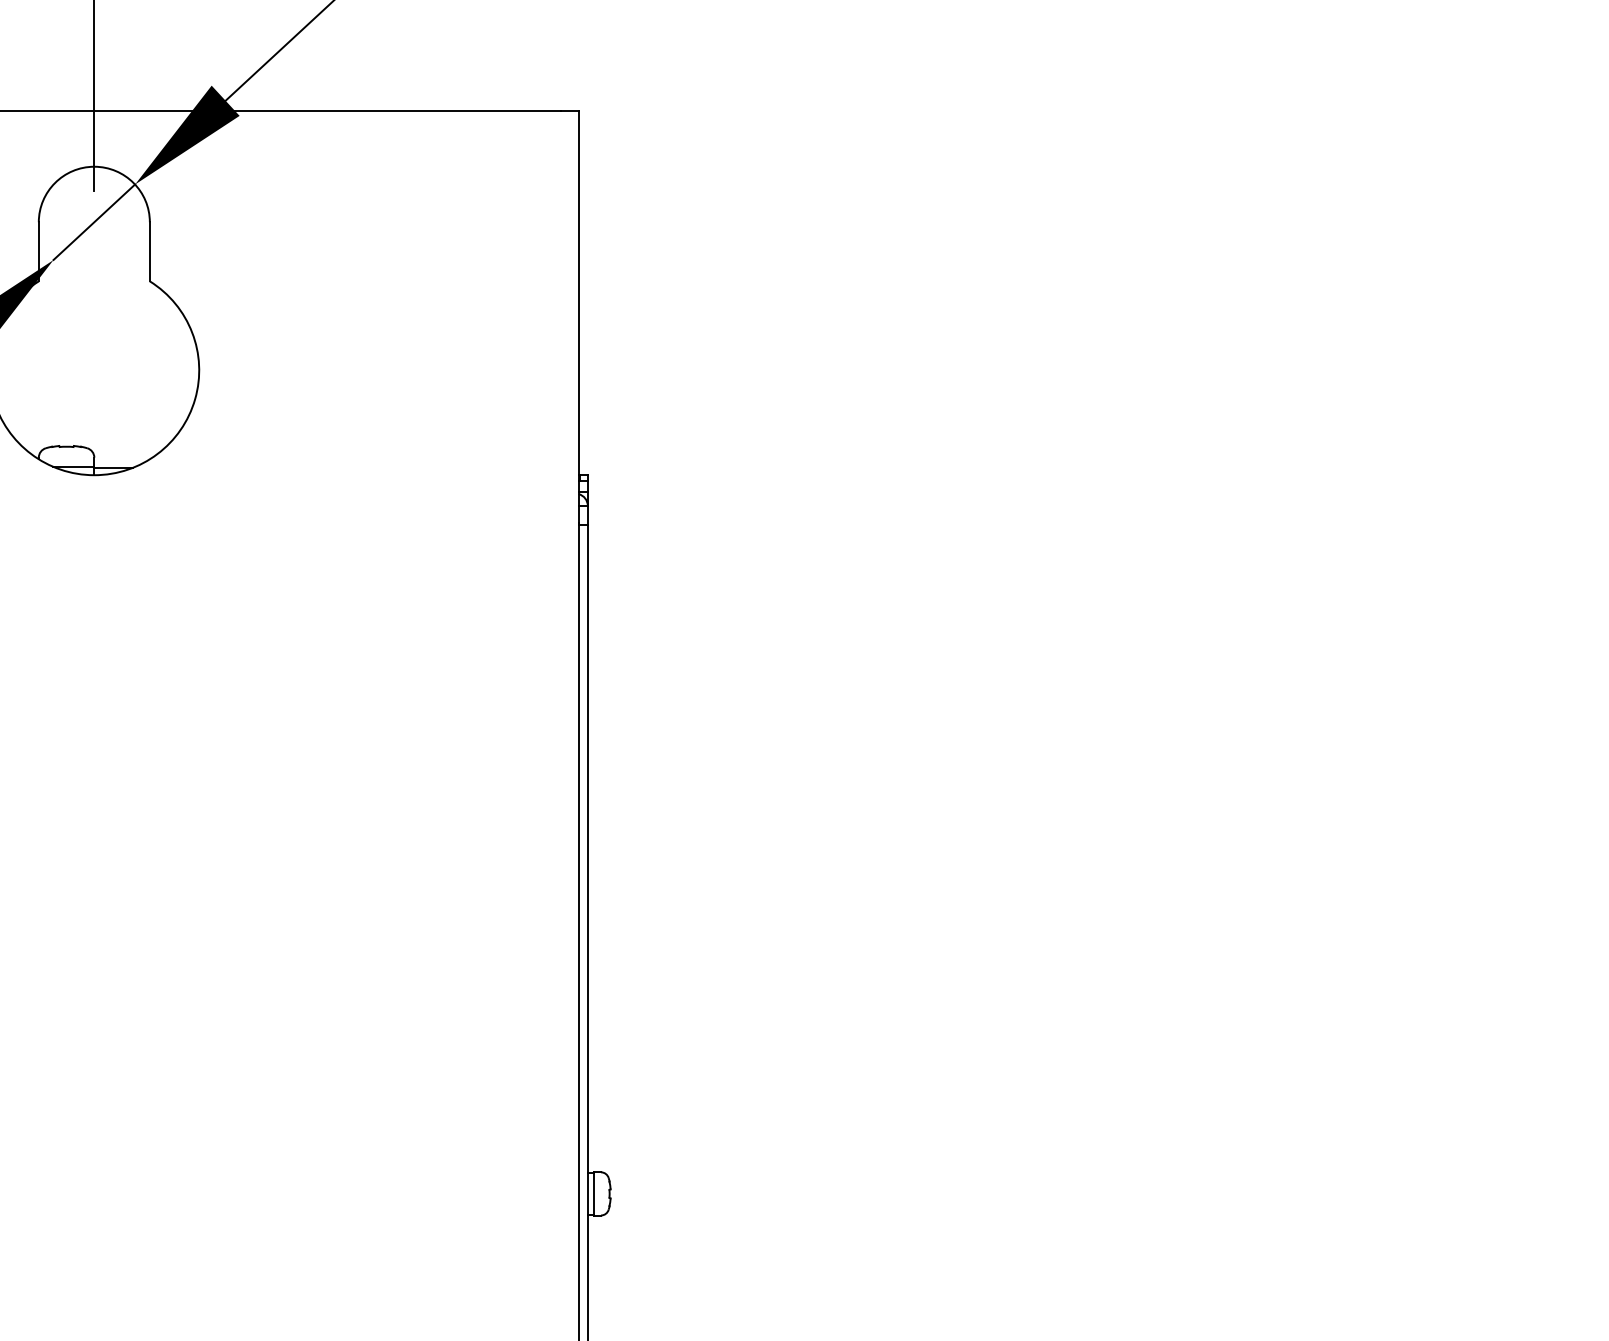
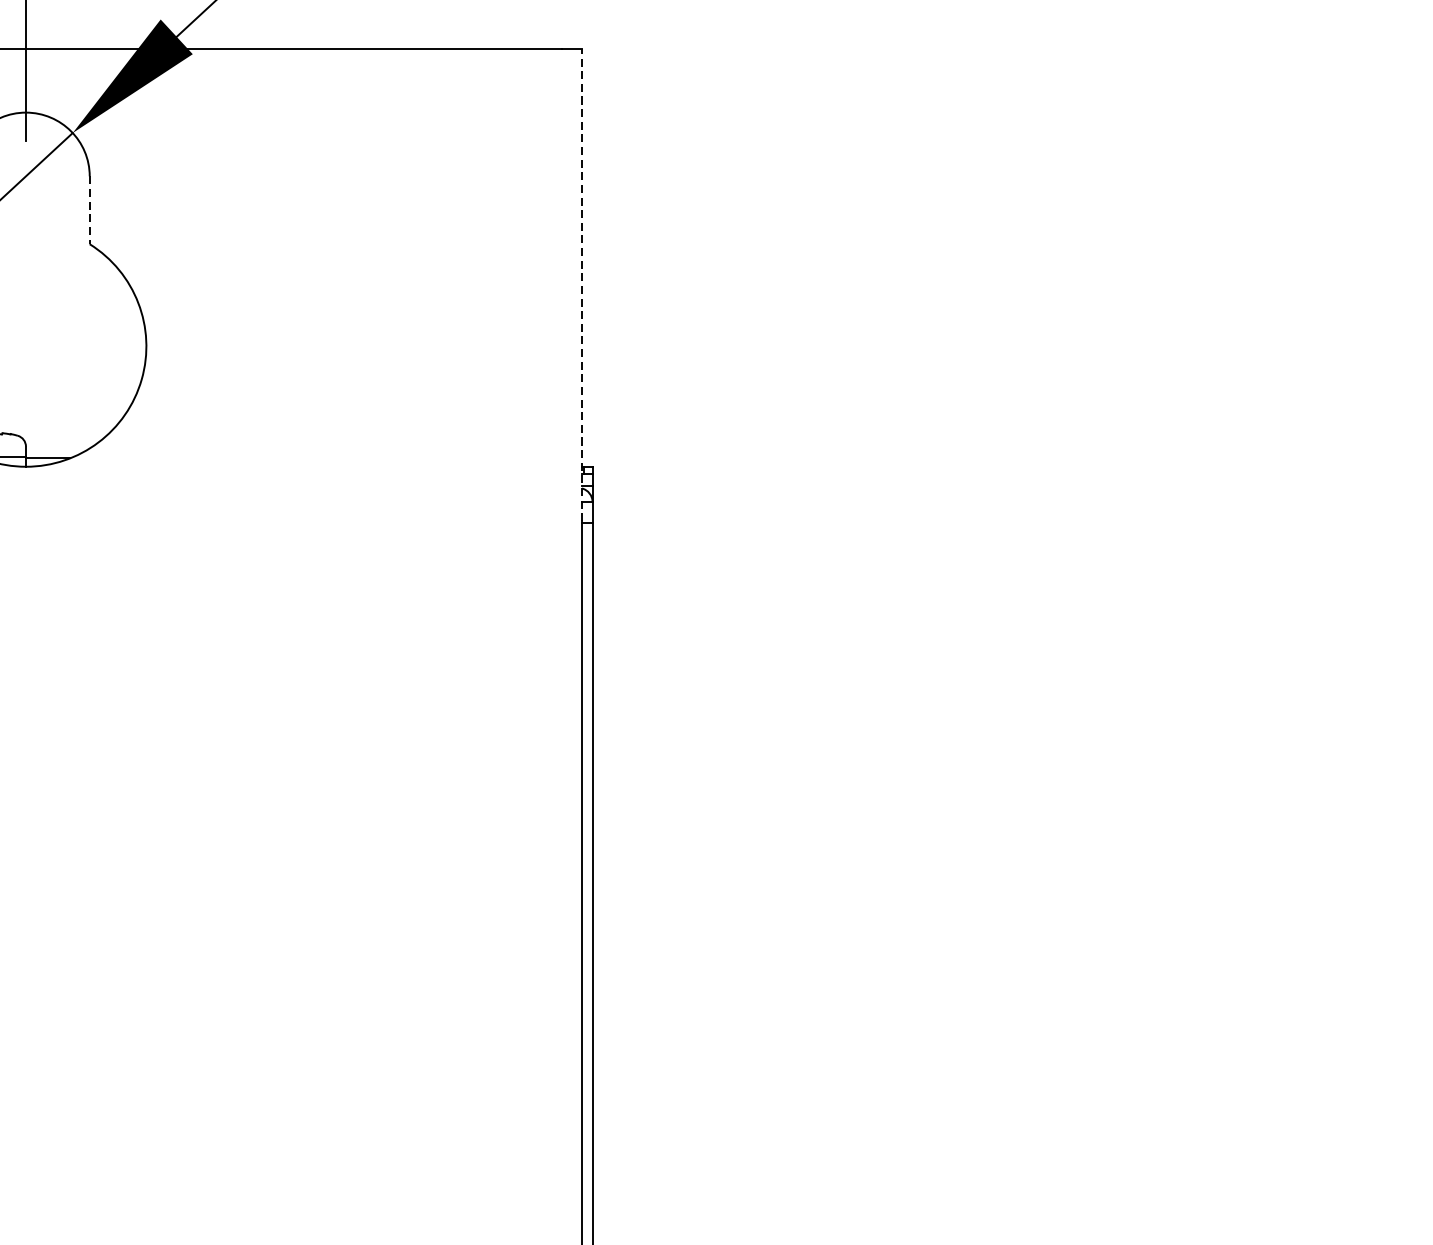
line: (149, 251) -> (89, 209), solid -> dashed
line: (578, 316) -> (581, 284), solid -> dashed

